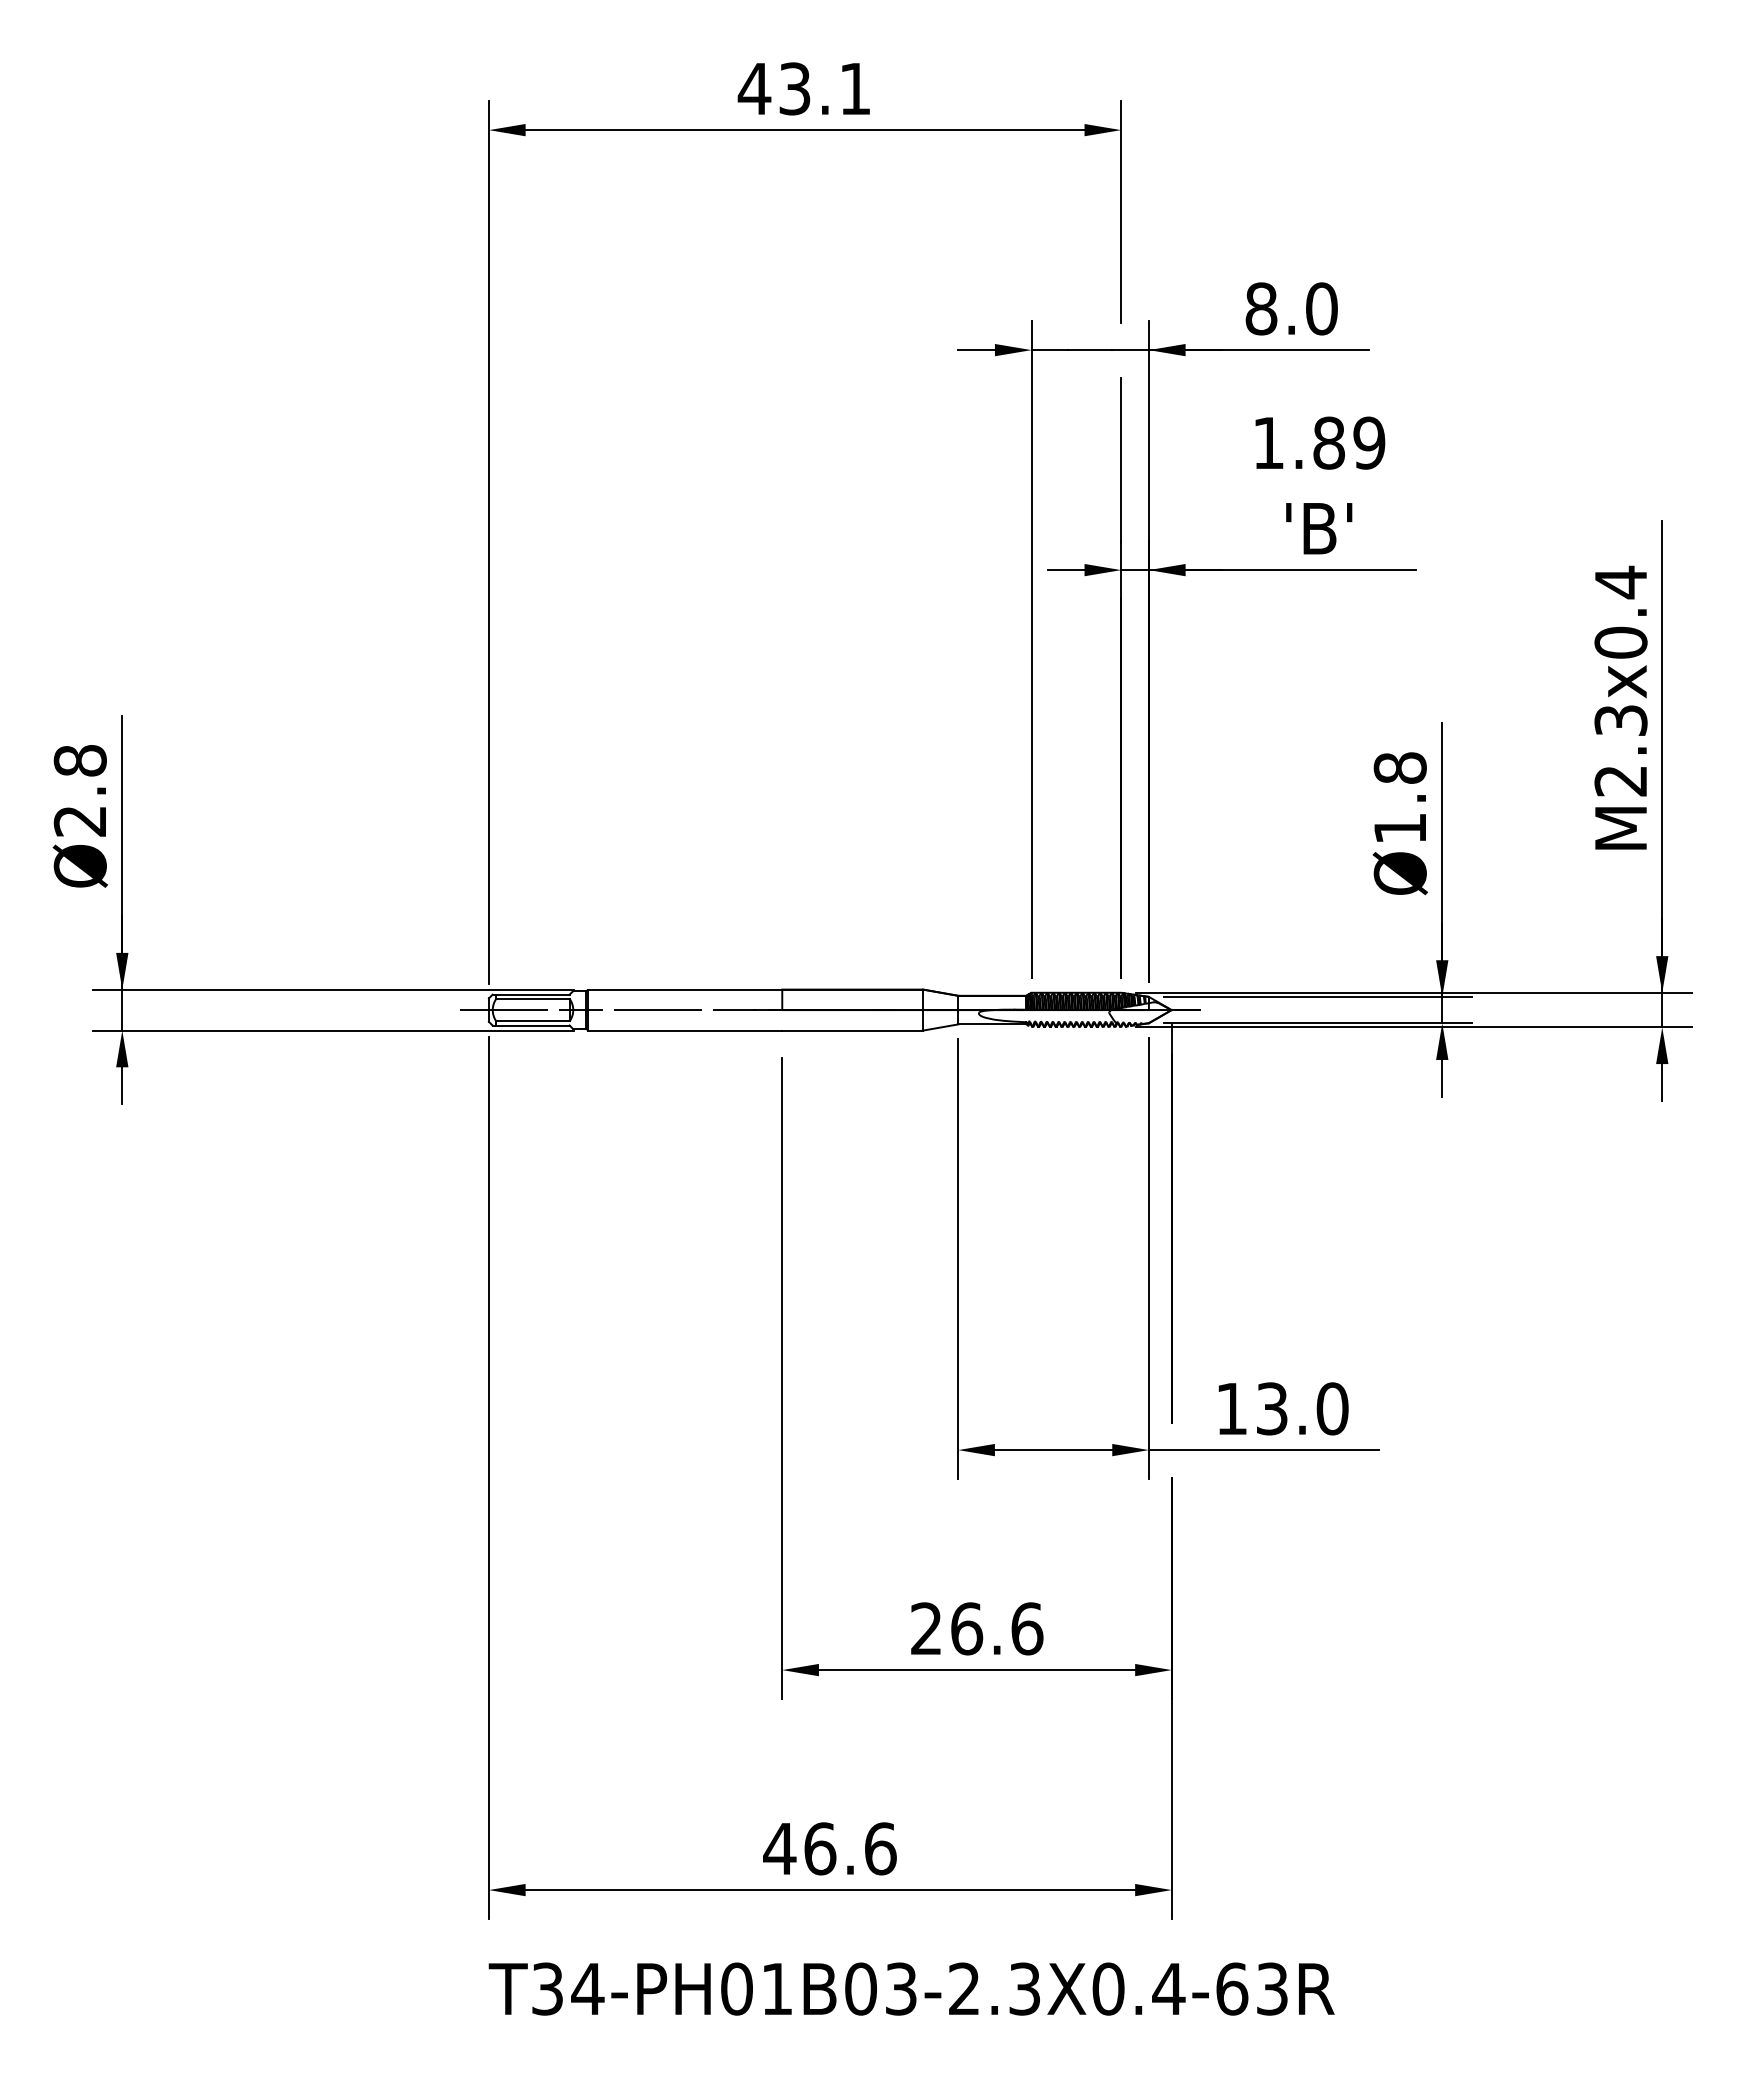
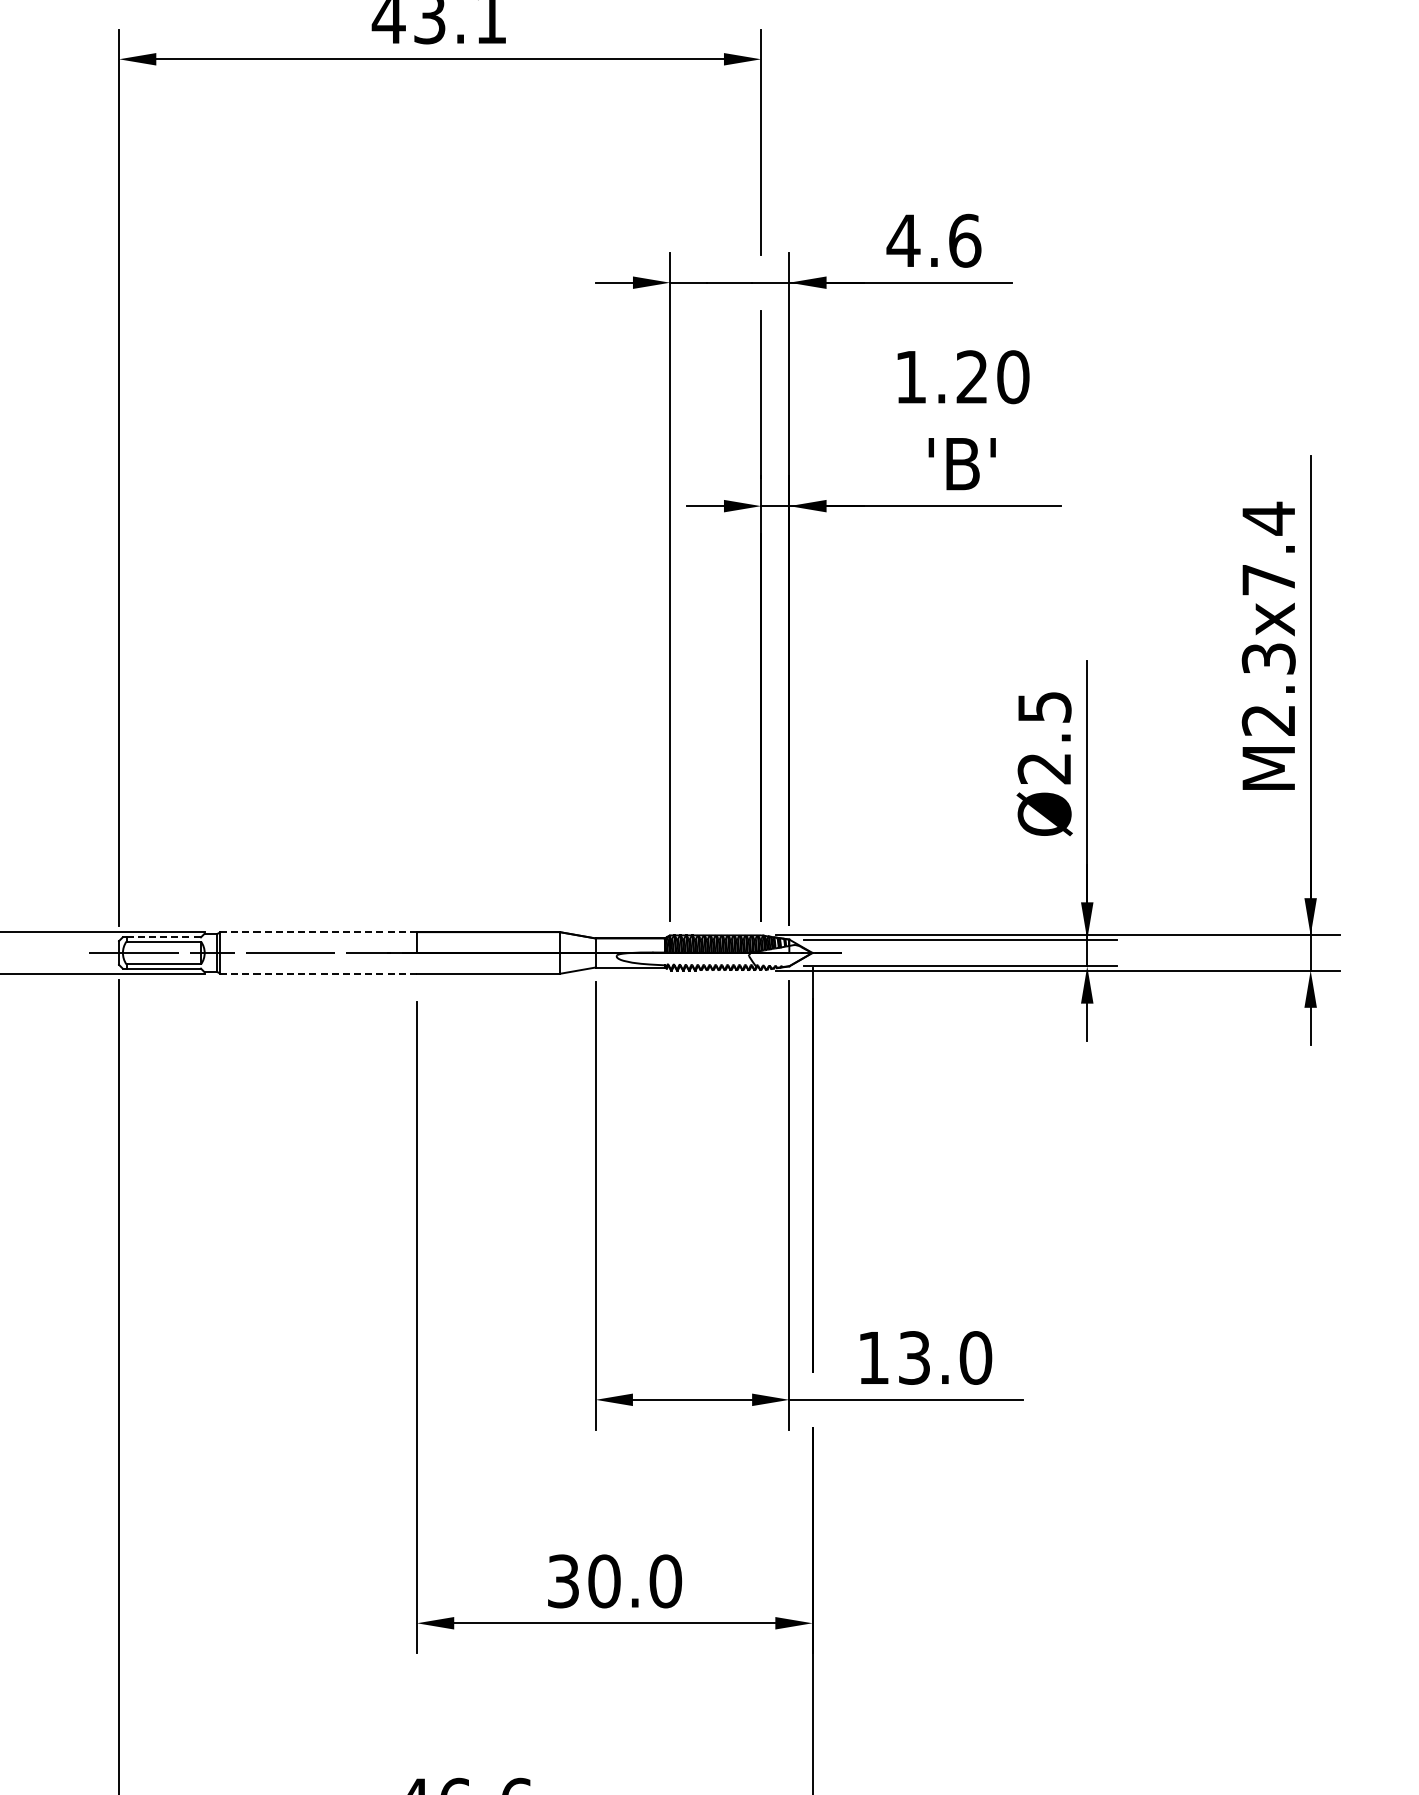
text: (1291, 308) -> (934, 240), 8.0 -> 4.6
text: (1349, 442) -> (993, 376), 1.89 -> 1.20
text: (1620, 642) -> (1268, 579), M2.3x0.4 -> M2.3x7.4
text: (1399, 797) -> (1043, 737), Ø1.8 -> Ø2.5
line: (685, 989) -> (318, 932), solid -> dashed
line: (532, 994) -> (163, 937), solid -> dashed
line: (685, 1030) -> (318, 973), solid -> dashed
text: (977, 1628) -> (615, 1581), 26.6 -> 30.0

